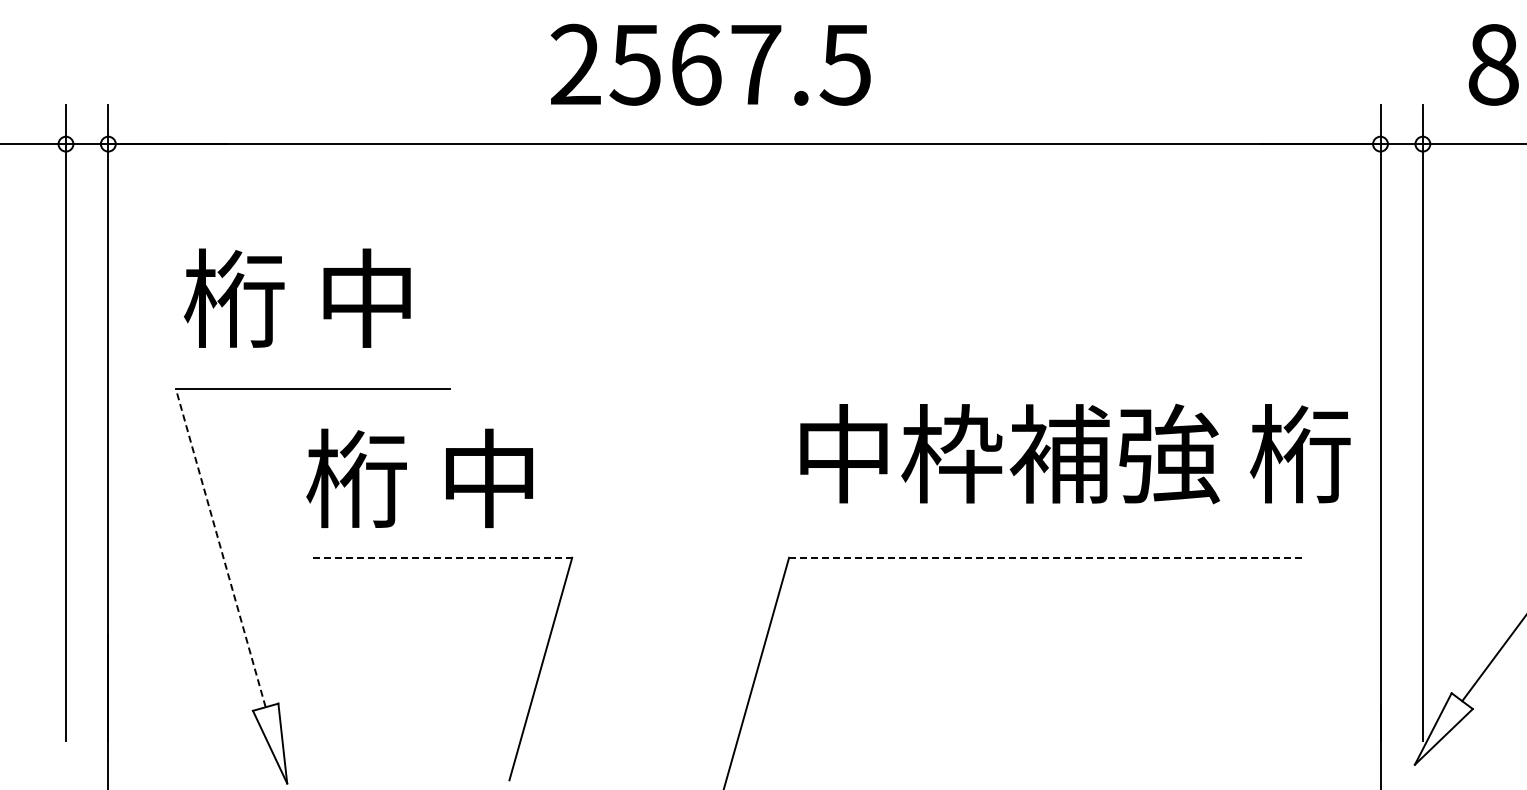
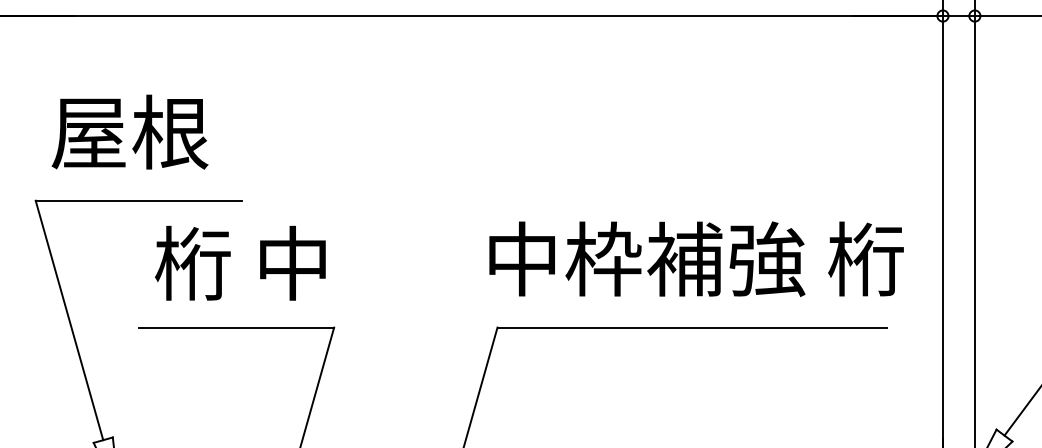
text: (296, 298) -> (126, 132), 桁 中 -> 屋根
text: (1075, 453) -> (696, 258), moved
text: (419, 477) -> (240, 262), moved
line: (220, 547) -> (69, 319), dashed -> solid
line: (442, 557) -> (236, 327), dashed -> solid
line: (1048, 557) -> (692, 327), dashed -> solid

